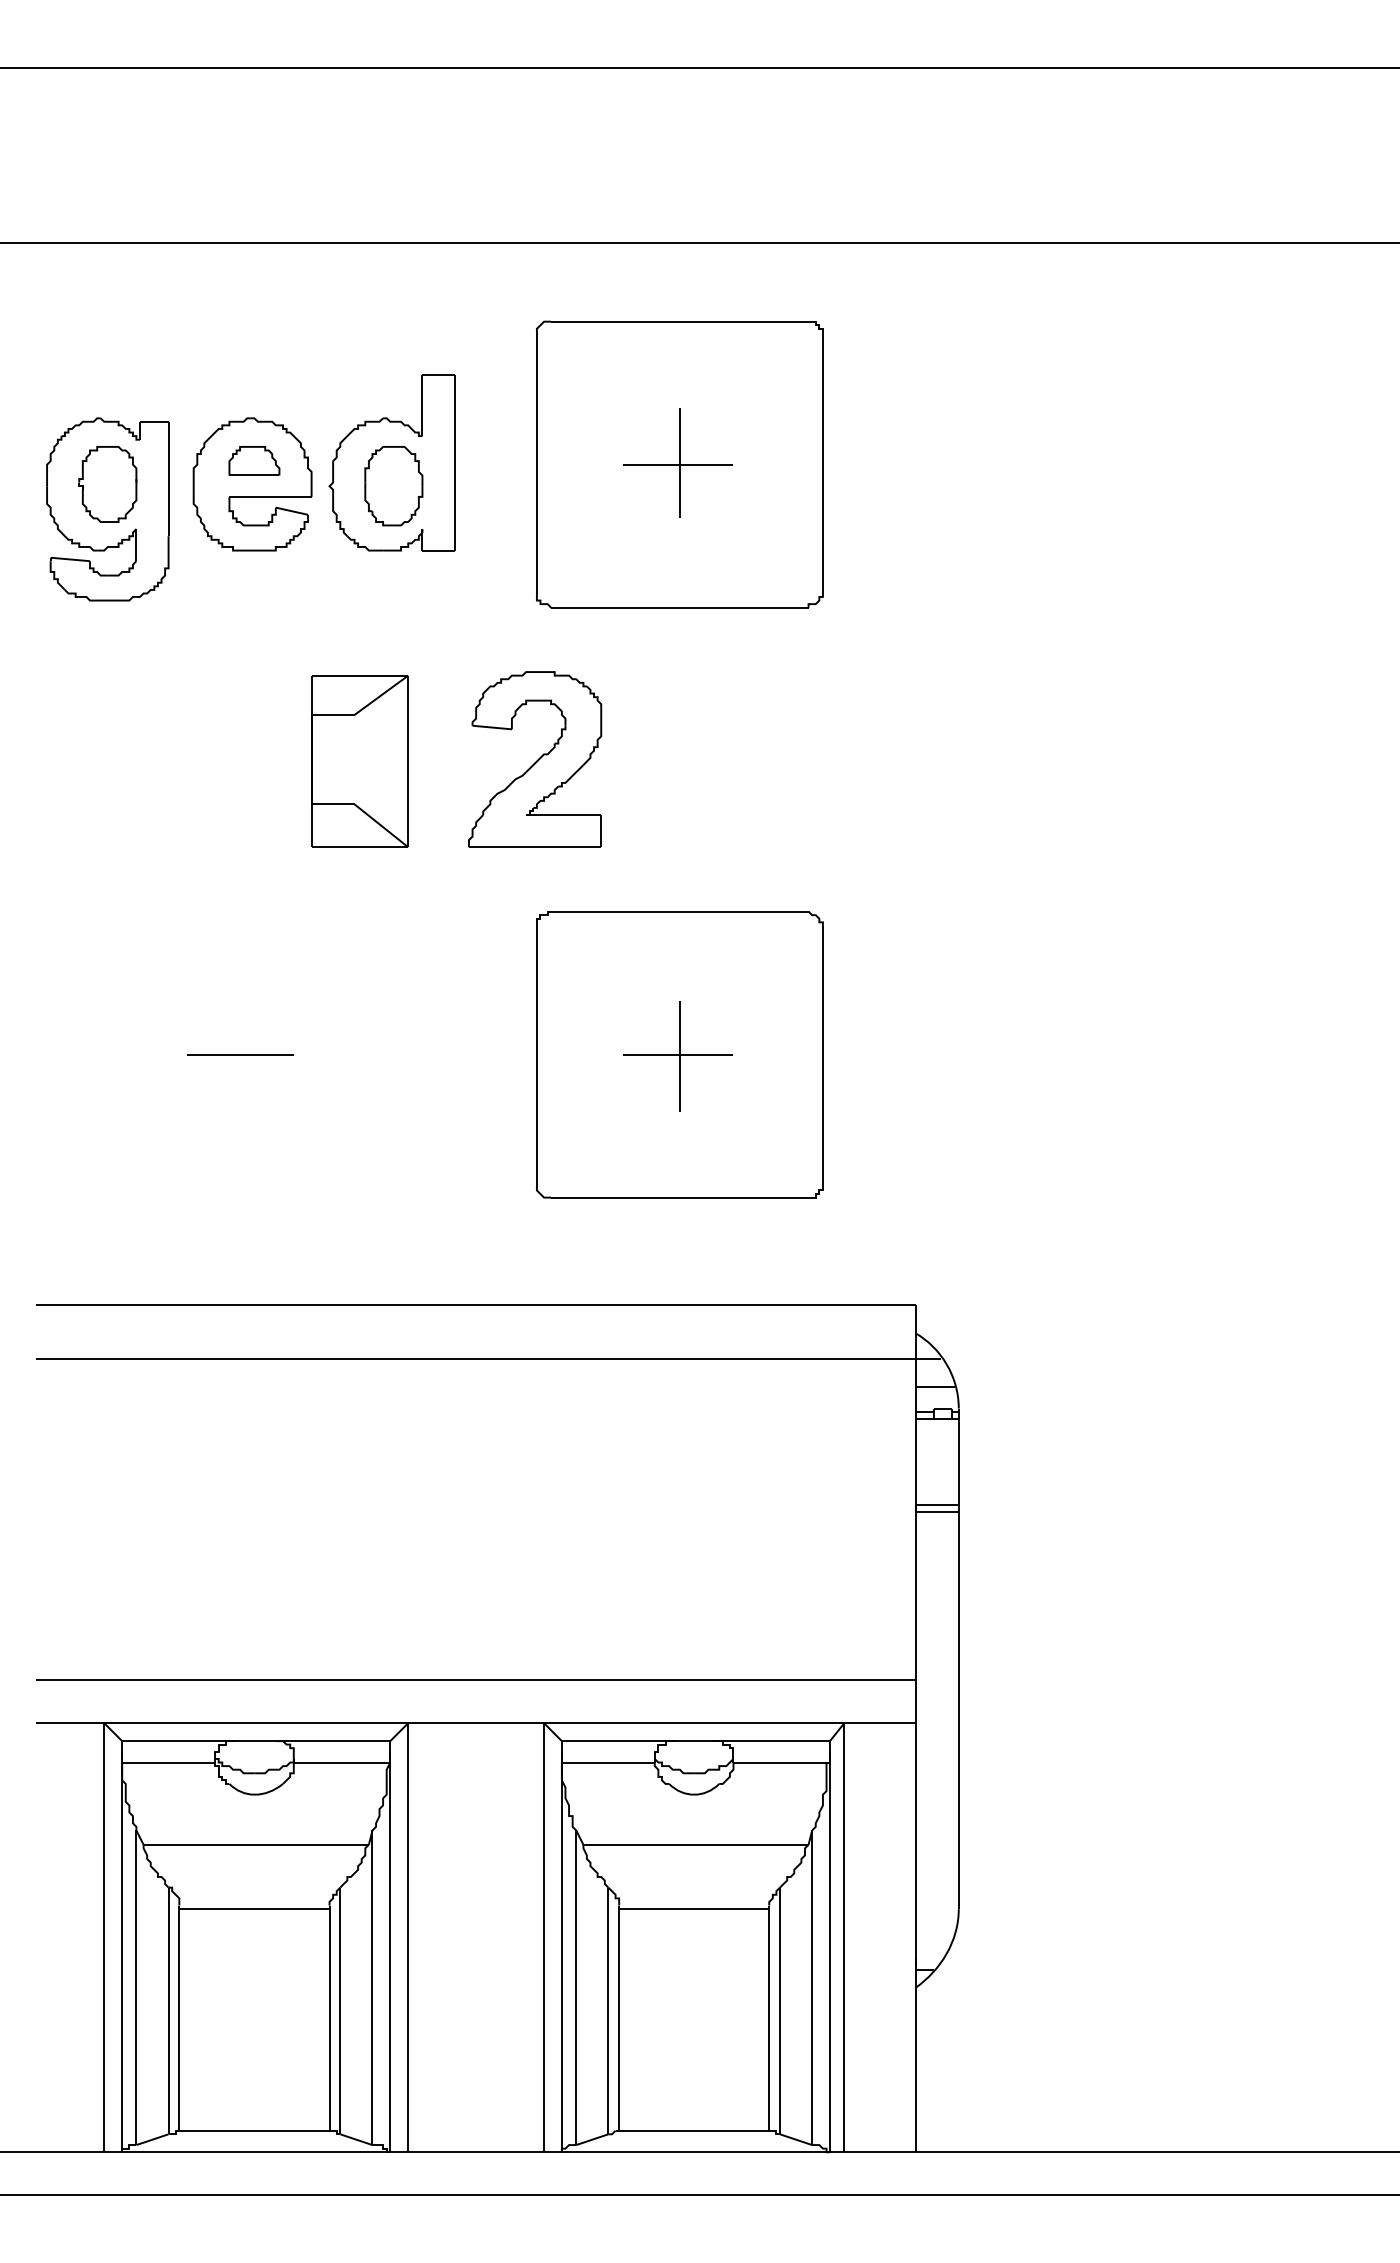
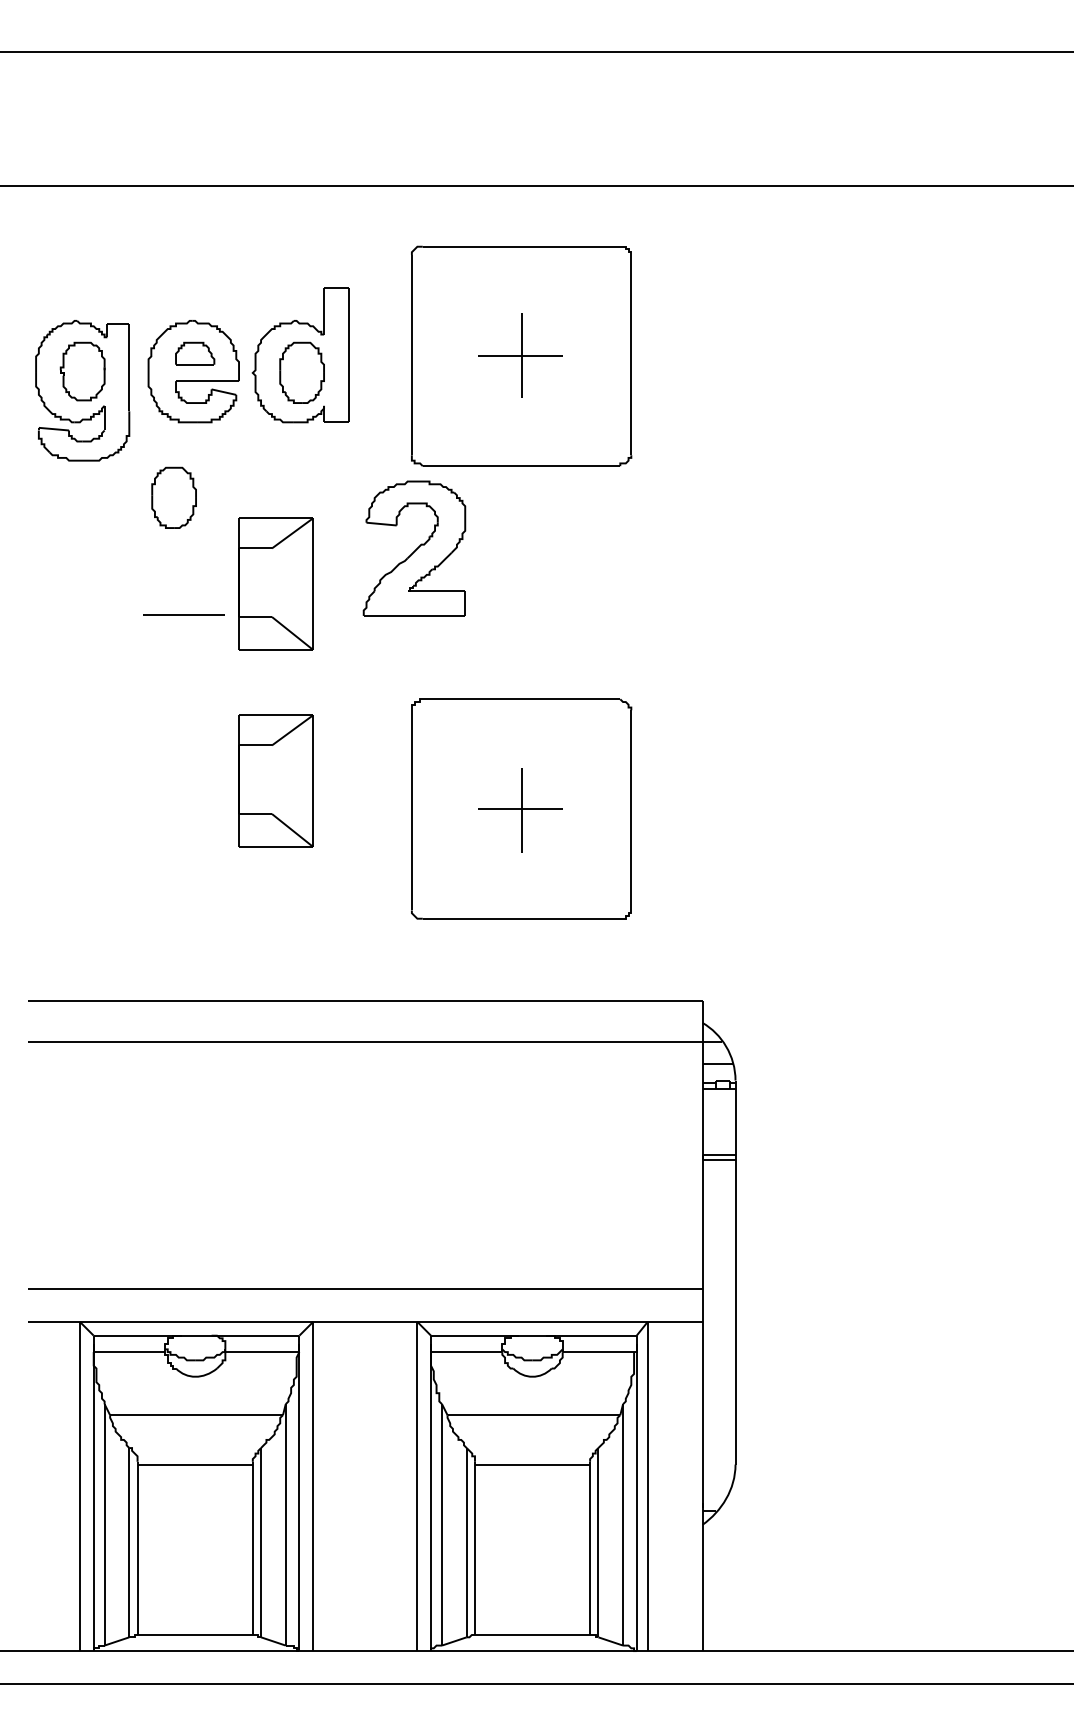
part: (226, 648) -> (173, 497), added
part: (535, 759) -> (414, 548), moved
part: (359, 1017) -> (275, 780), added
line: (239, 1053) -> (183, 614), moved

